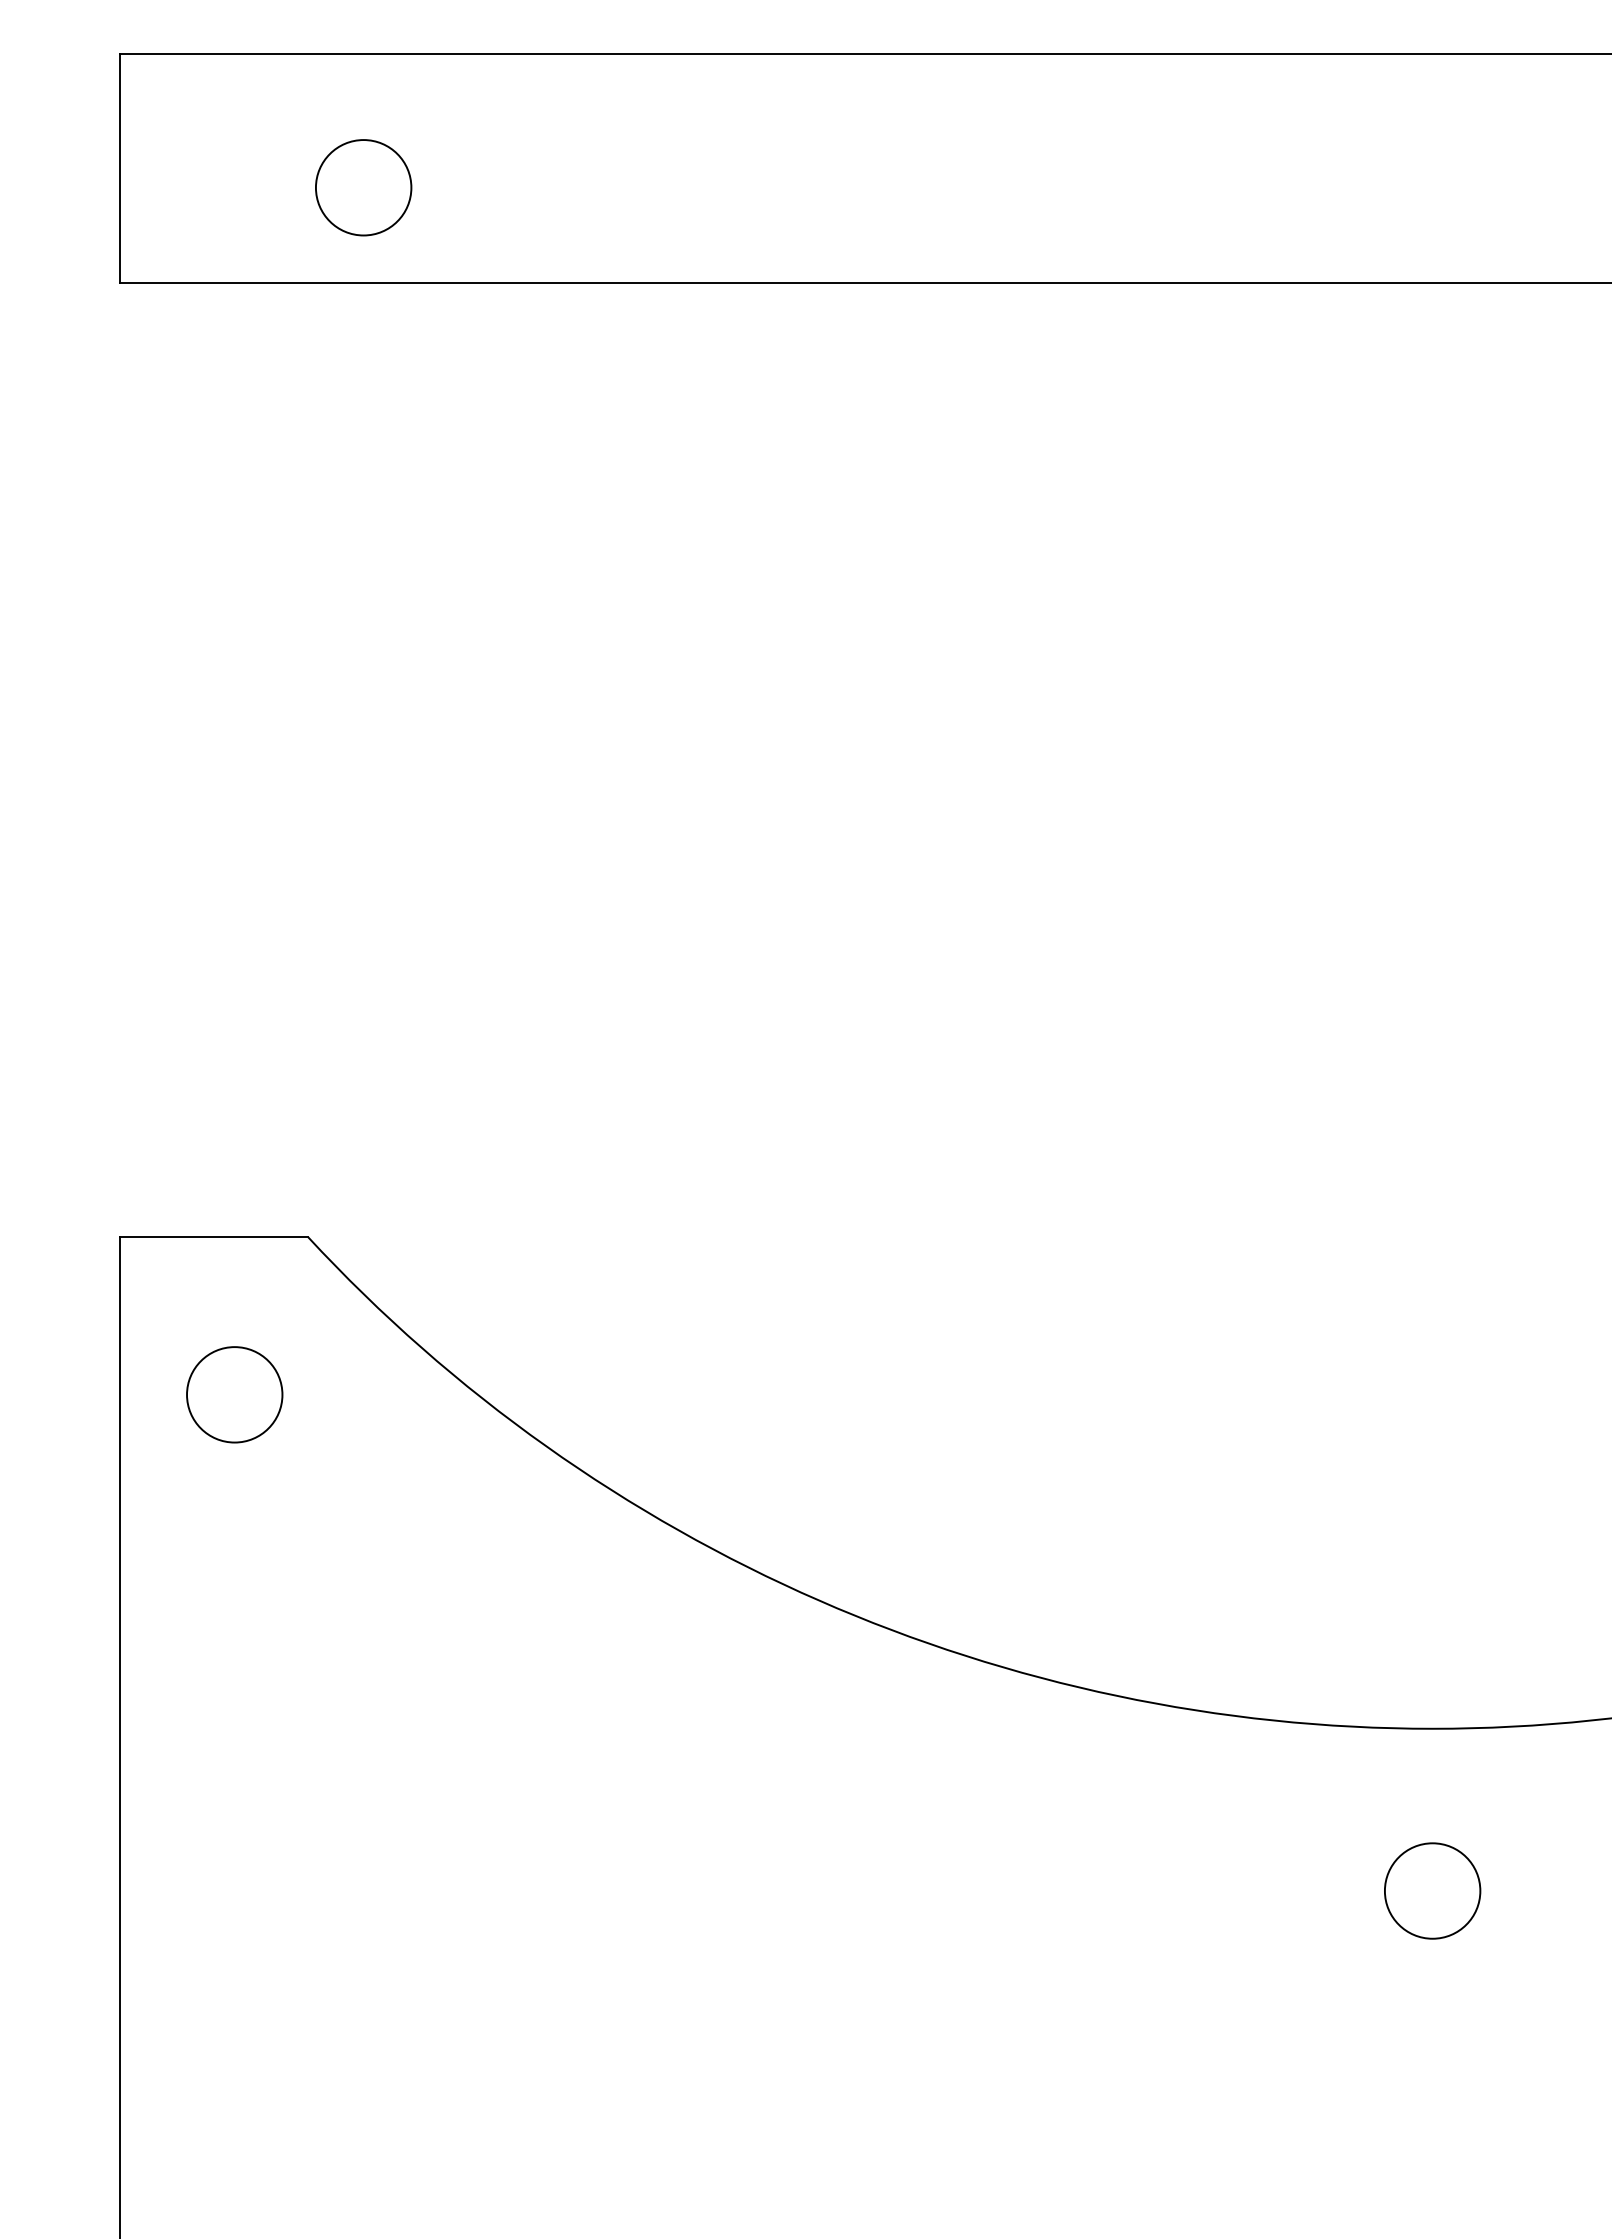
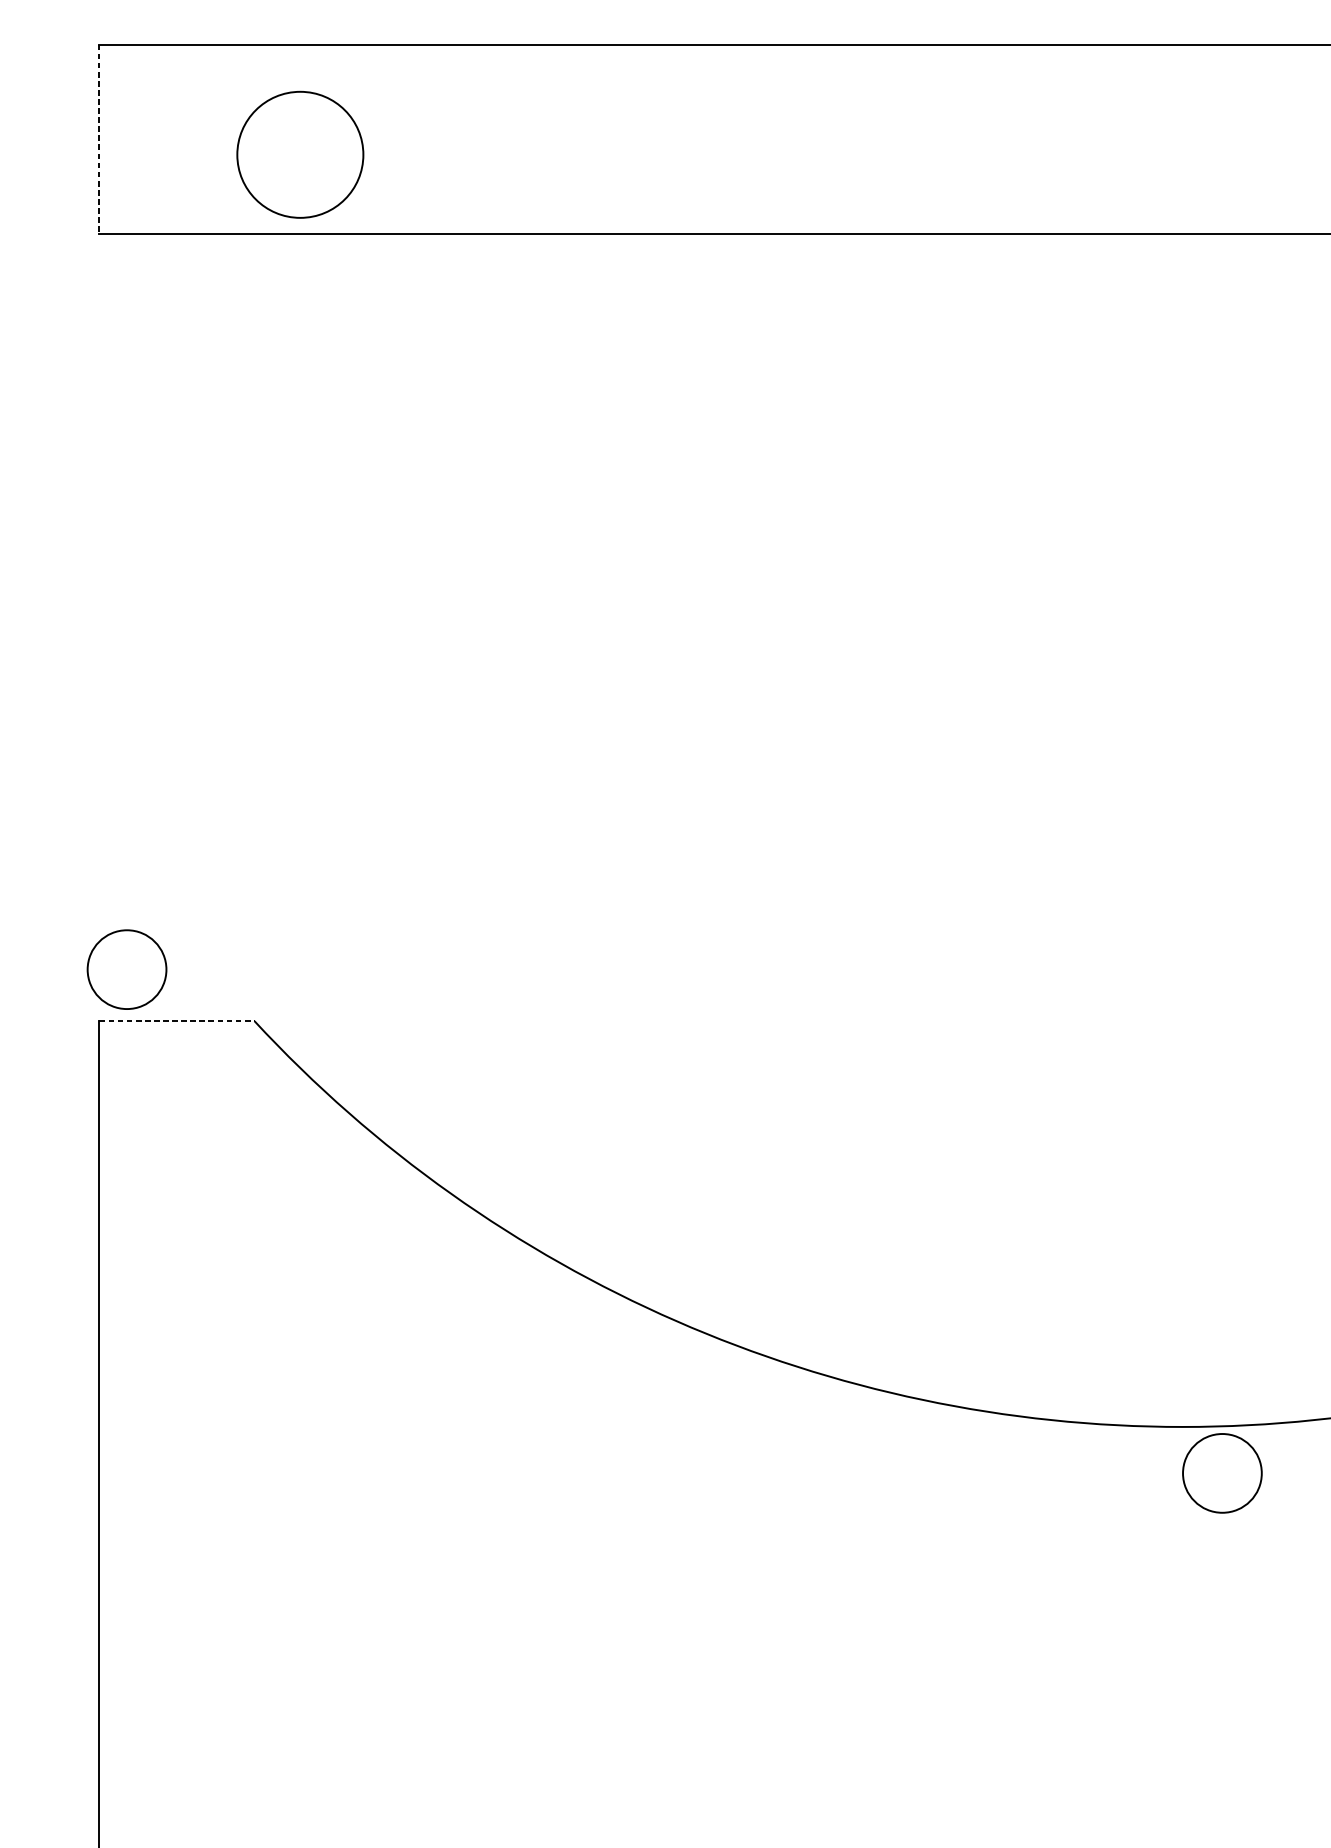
line: (120, 168) -> (99, 138), solid -> dashed
circle: (363, 187) -> (300, 154), size x1.6
line: (214, 1237) -> (177, 1021), solid -> dashed
circle: (234, 1394) -> (126, 969), moved
circle: (1432, 1890) -> (1222, 1472), moved

